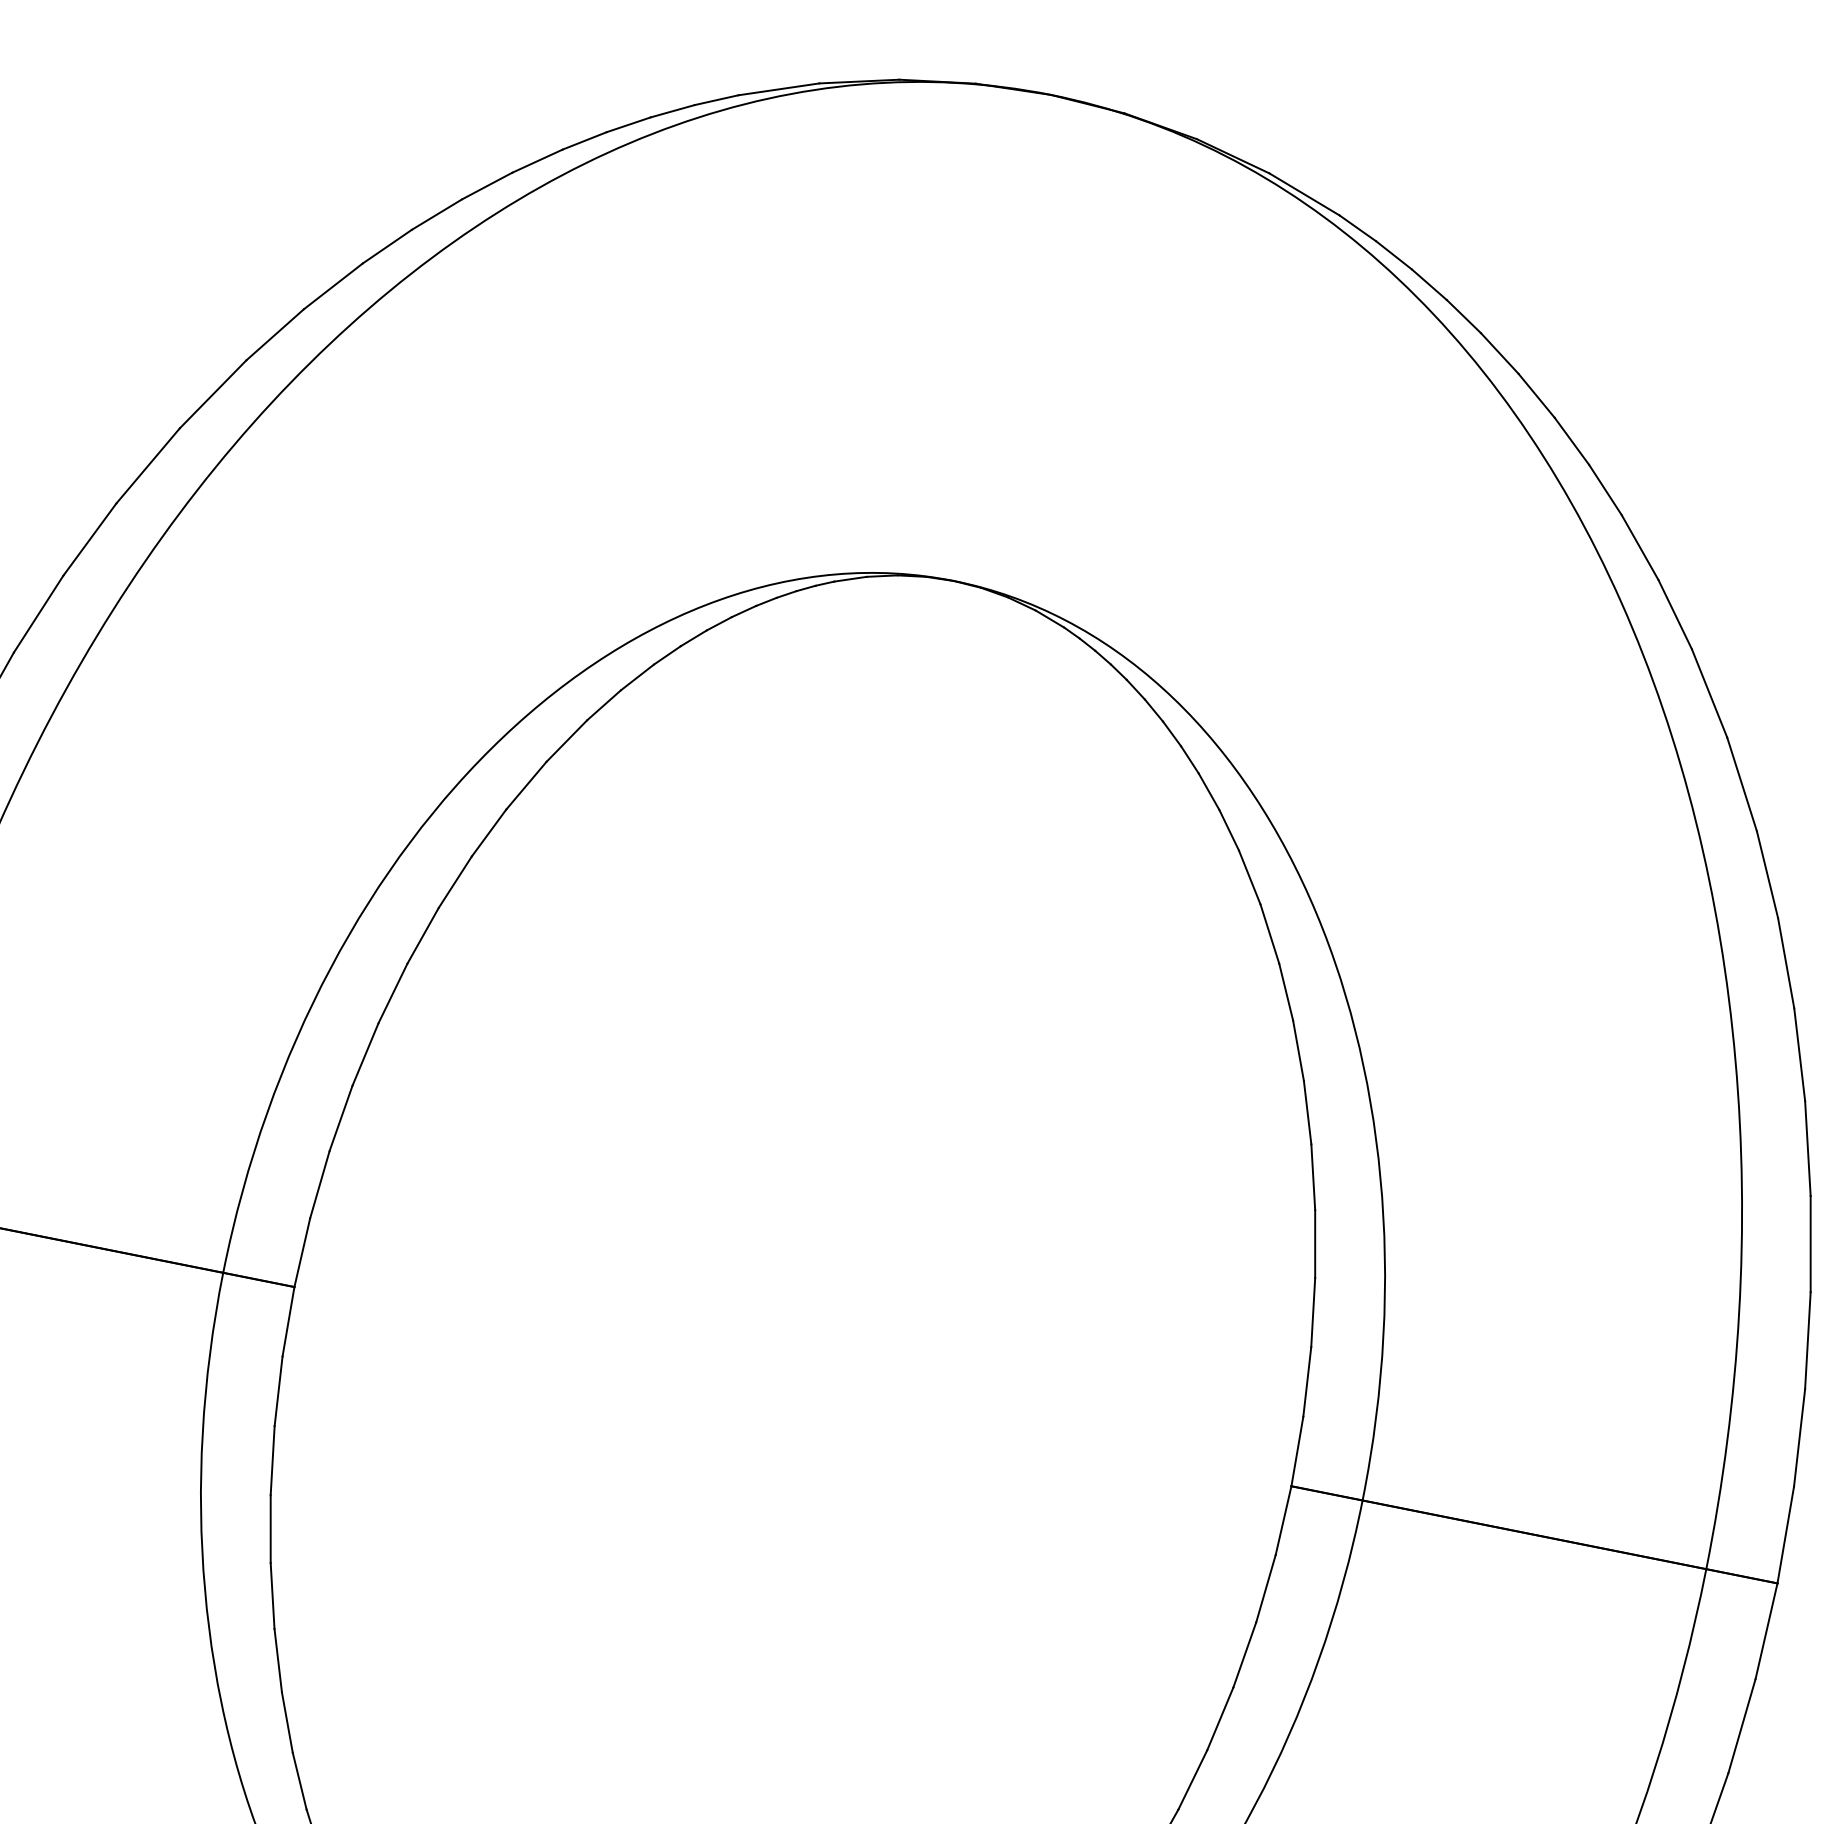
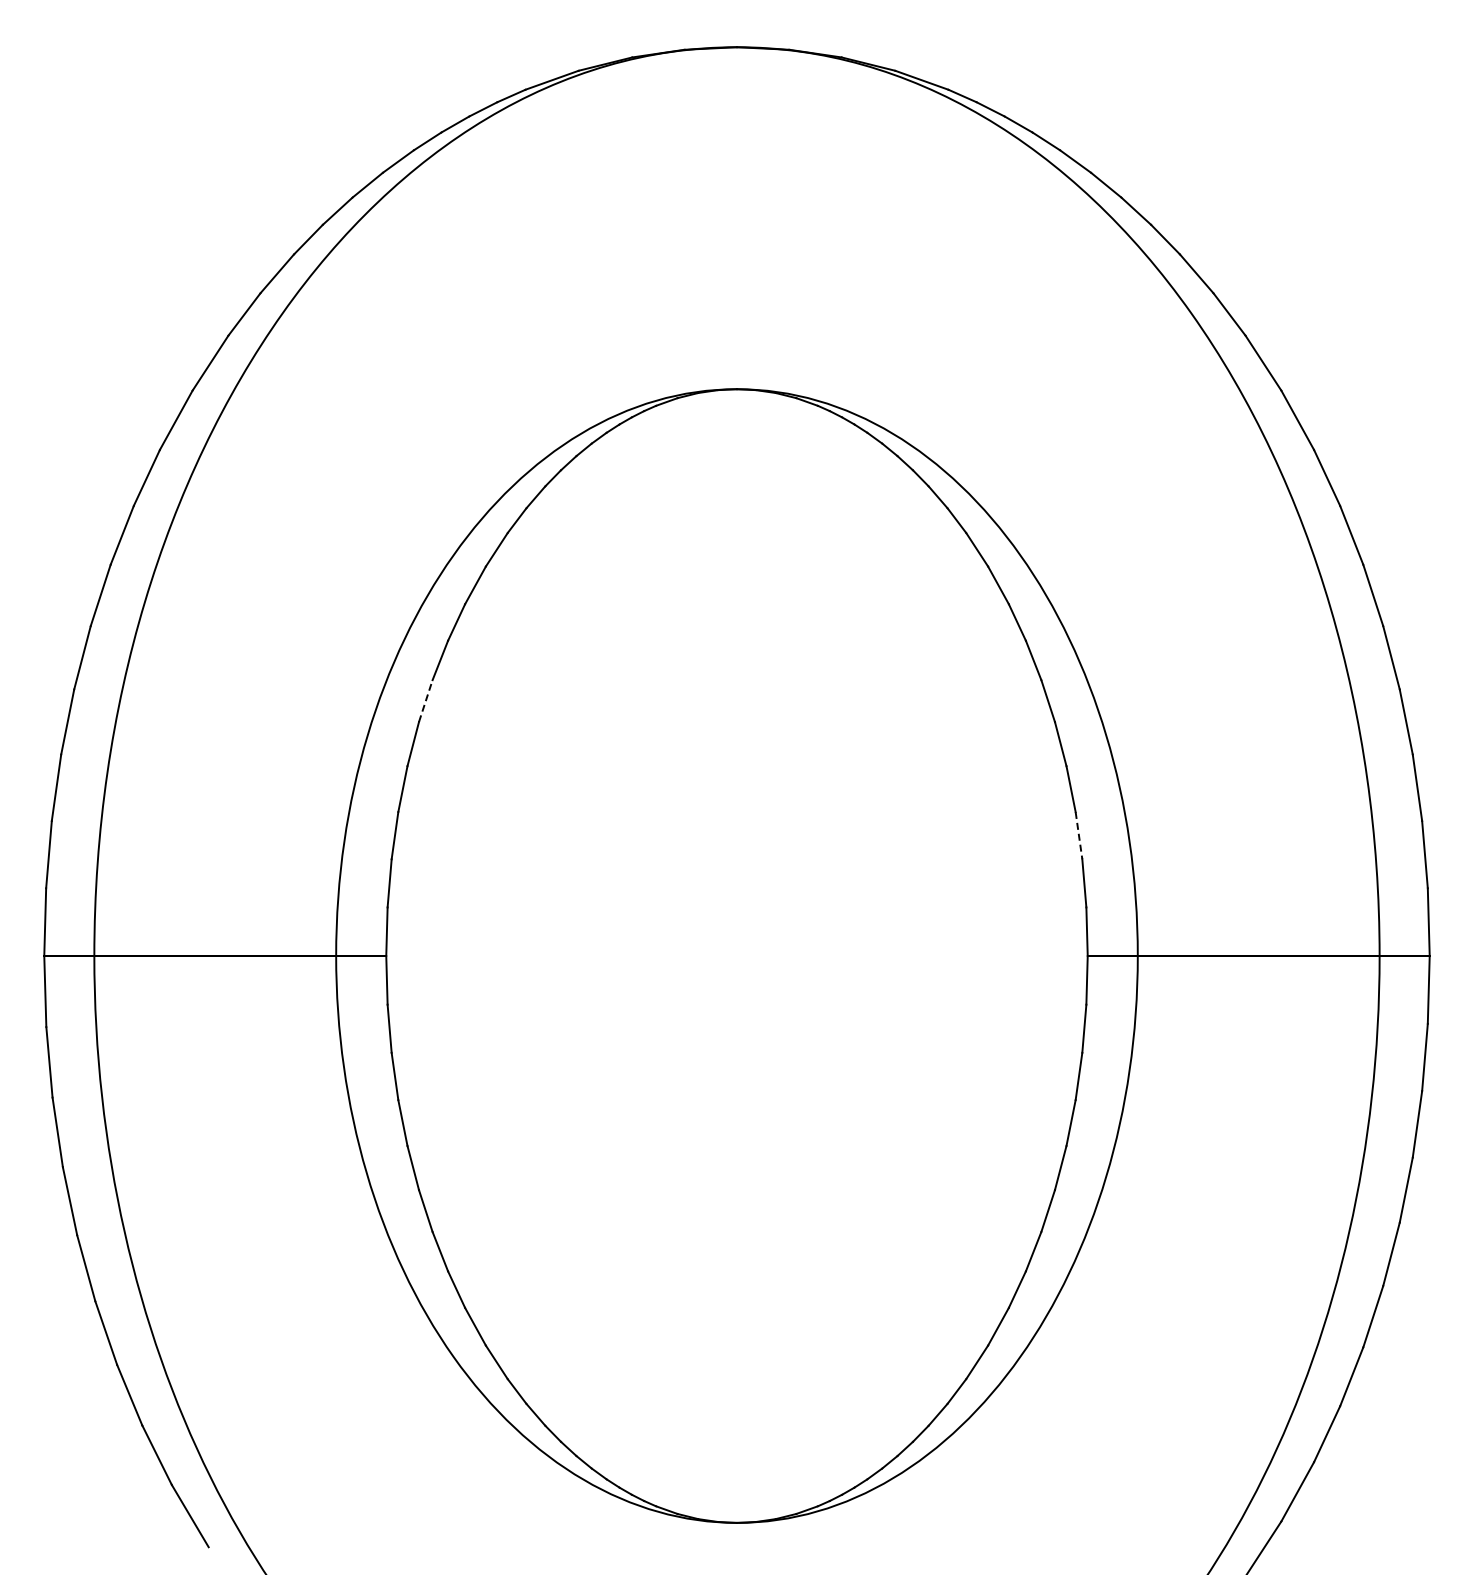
line: (422, 934) -> (425, 700), solid -> dashed
line: (1312, 1312) -> (1078, 835), solid -> dashed

